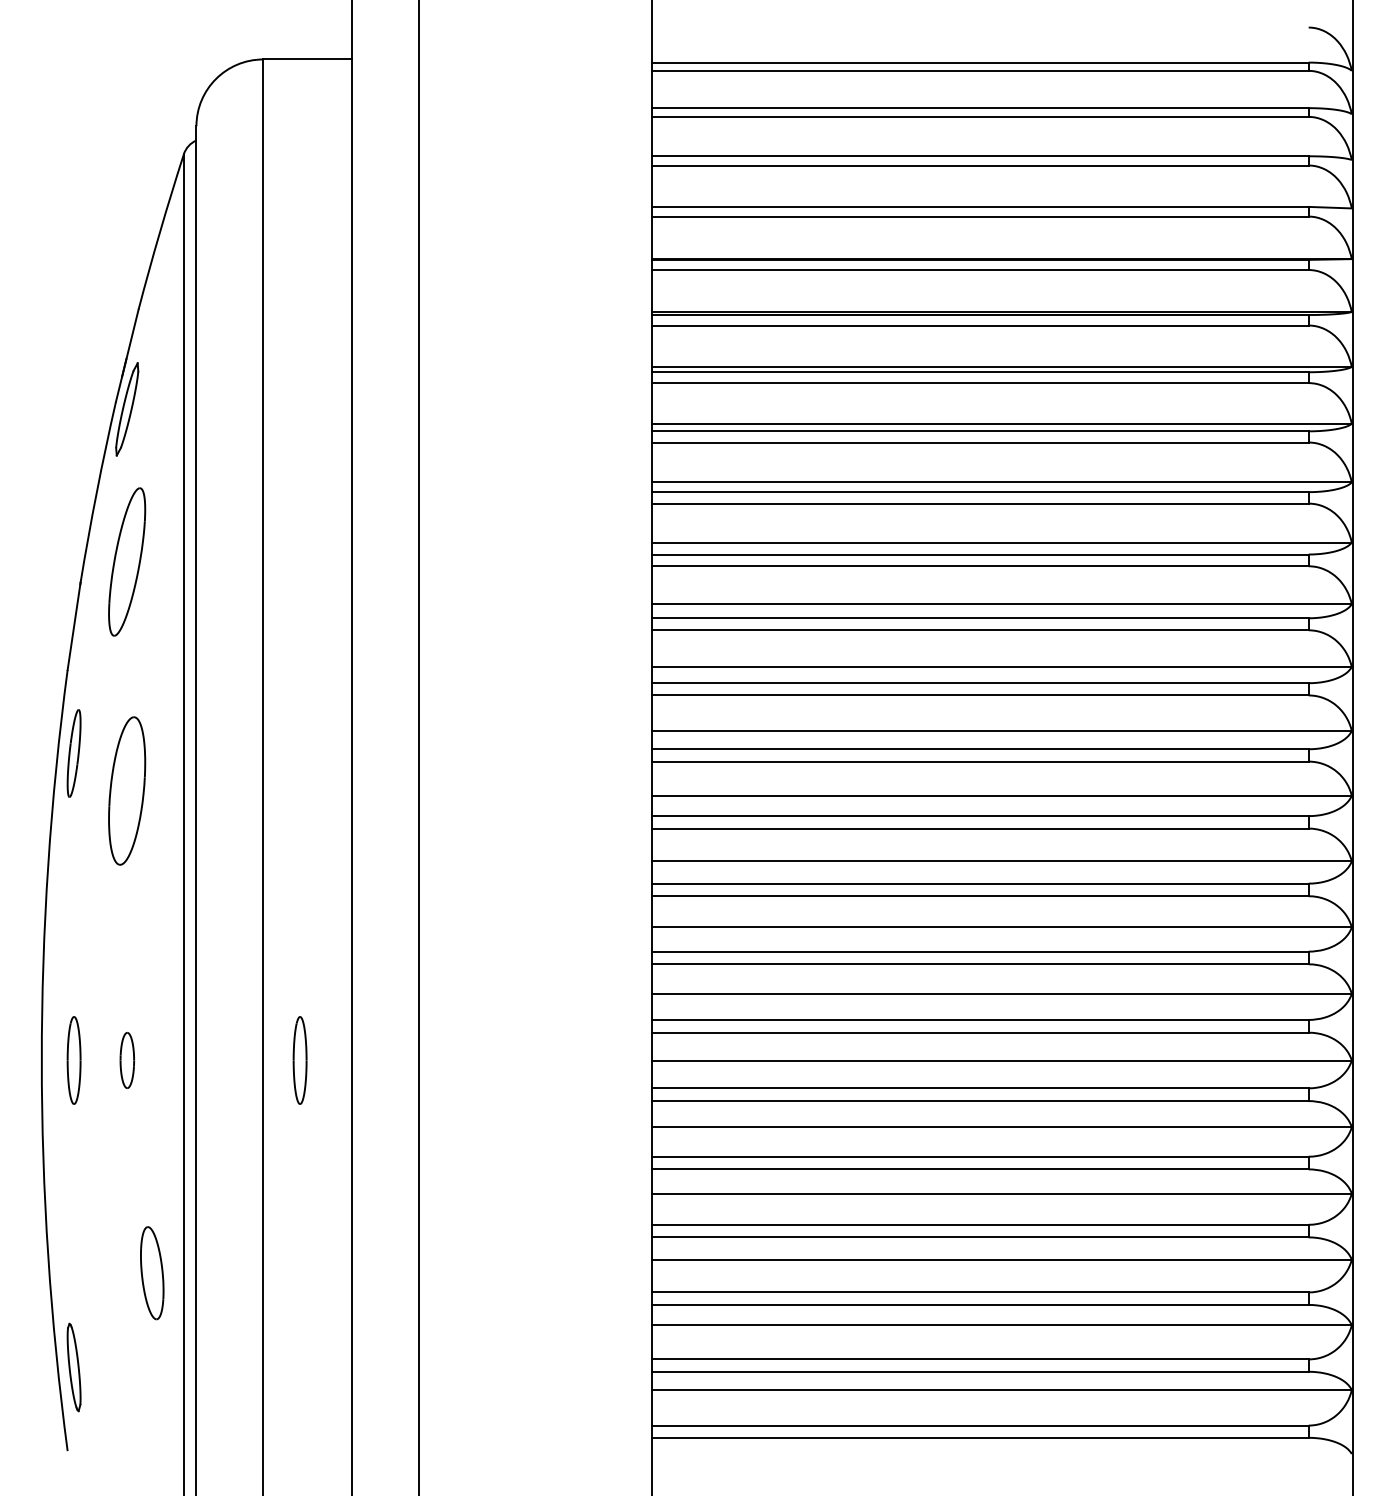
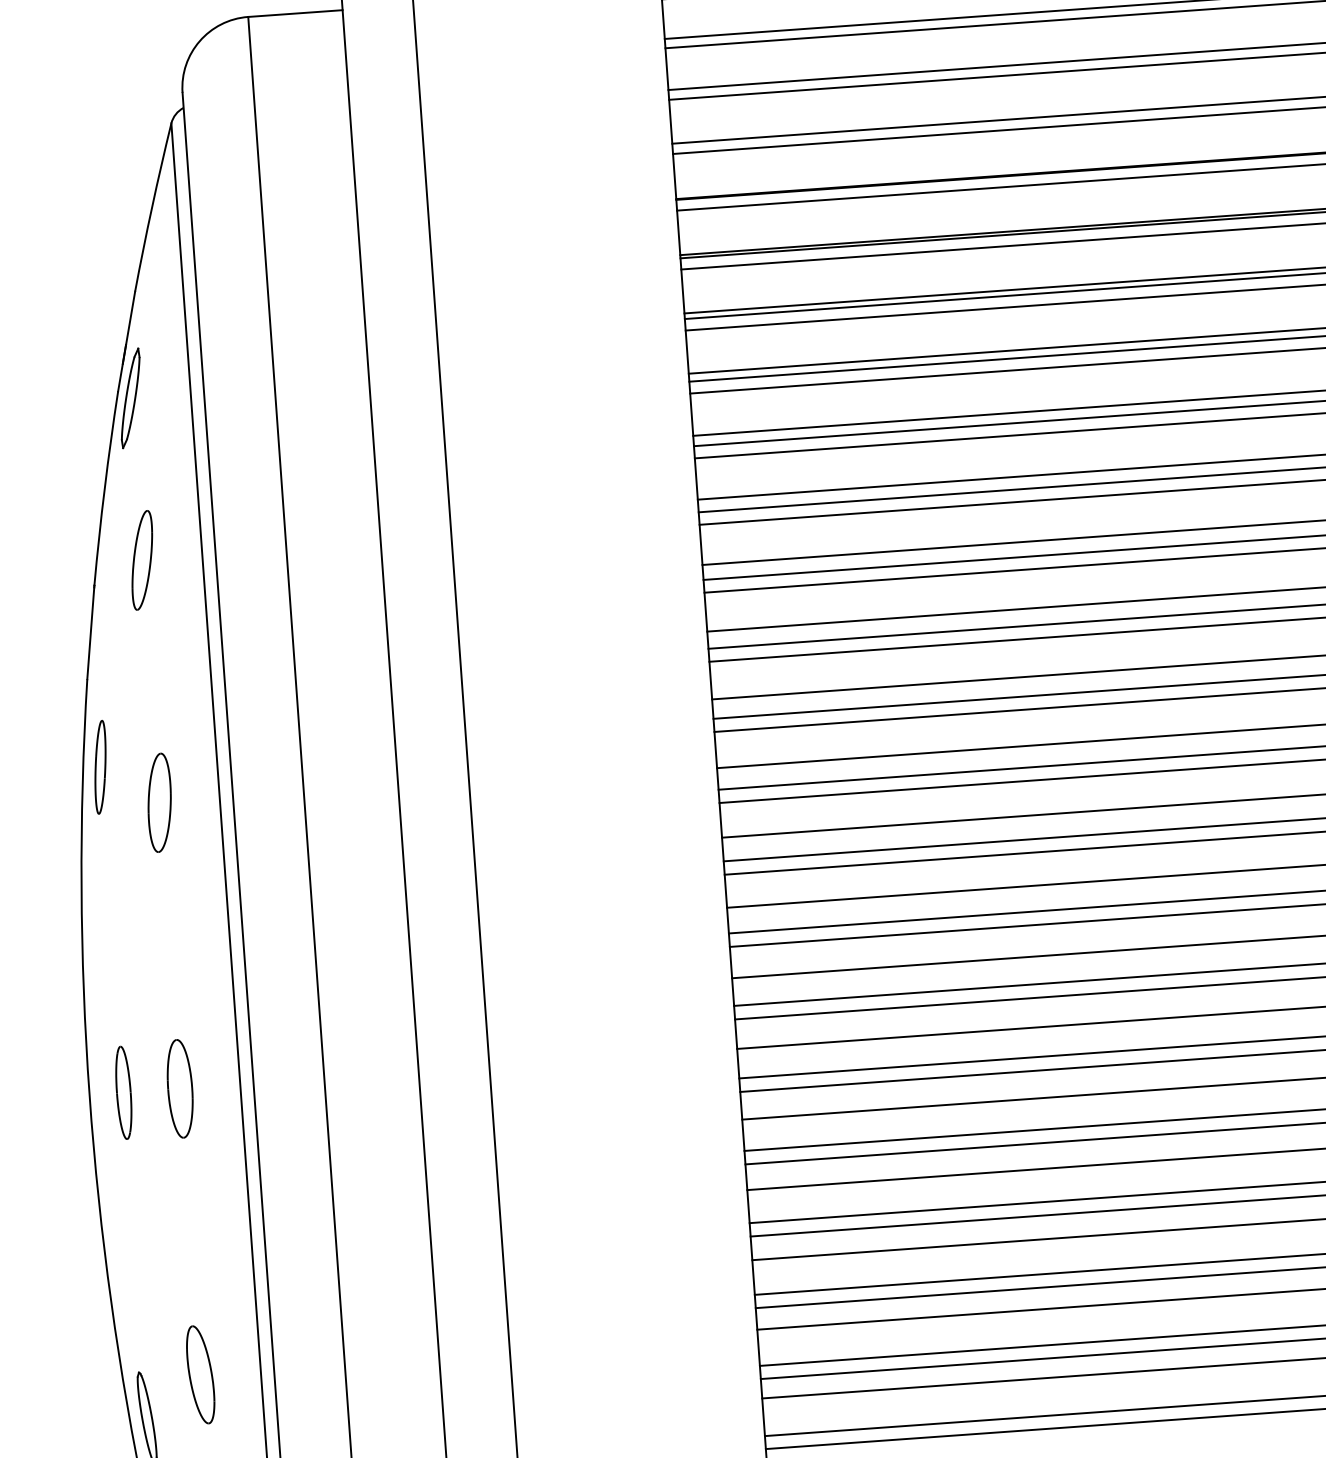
part: (127, 562) -> (142, 560), size x0.62
part: (127, 790) -> (159, 802), size x0.62
part: (127, 1060) -> (180, 1088), size x1.67
part: (299, 1060) -> (362, 1075), removed
part: (152, 1273) -> (200, 1375), moved

